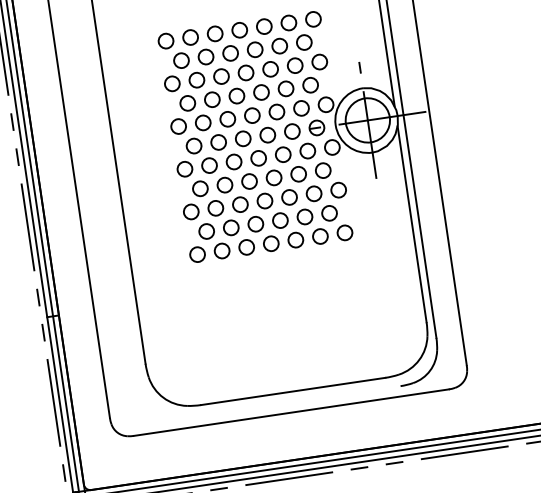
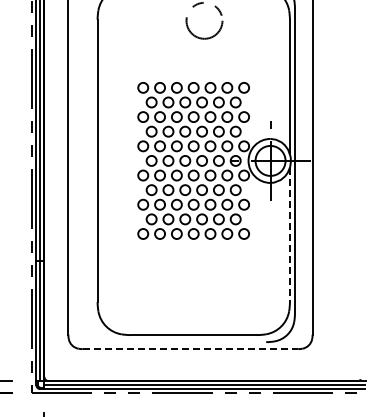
line: (411, 225) -> (289, 235), solid -> dashed
line: (291, 413) -> (190, 349), solid -> dashed

